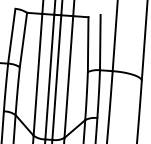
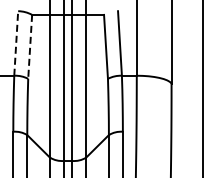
line: (12, 35) -> (16, 42), solid -> dashed
line: (23, 40) -> (30, 47), solid -> dashed

